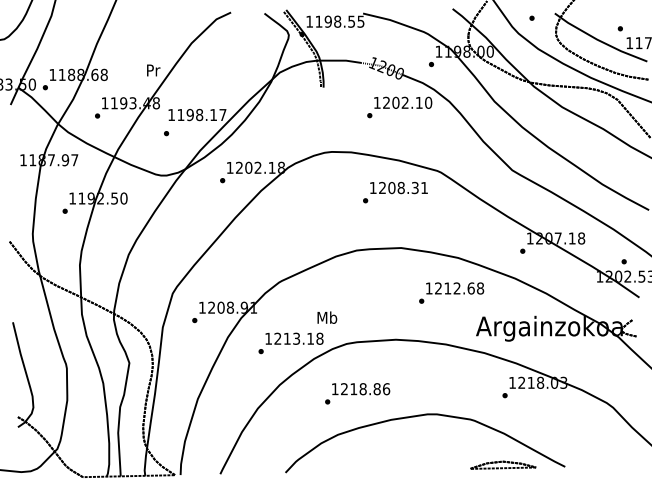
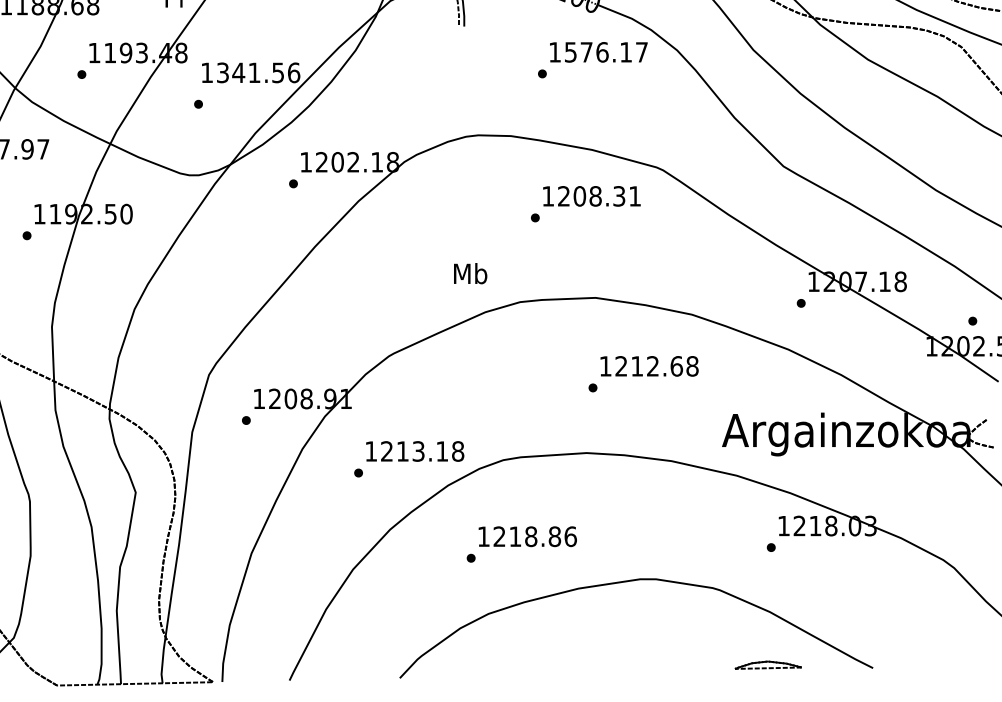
text: (407, 102) -> (606, 51), 1202.10 -> 1576.17
text: (201, 114) -> (257, 71), 1198.17 -> 1341.56
text: (451, 292) -> (643, 373), moved
text: (327, 317) -> (470, 273), moved
part: (503, 464) -> (768, 664), size x0.6

